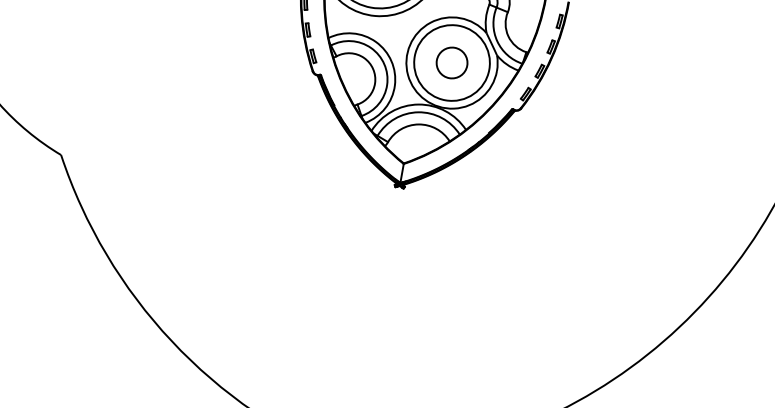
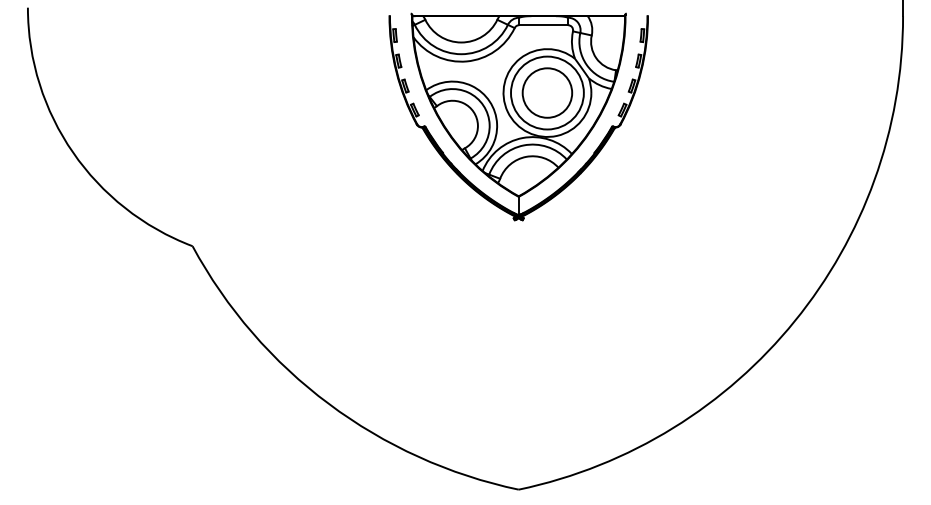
circle: (452, 62) -> (547, 92), size x1.67

